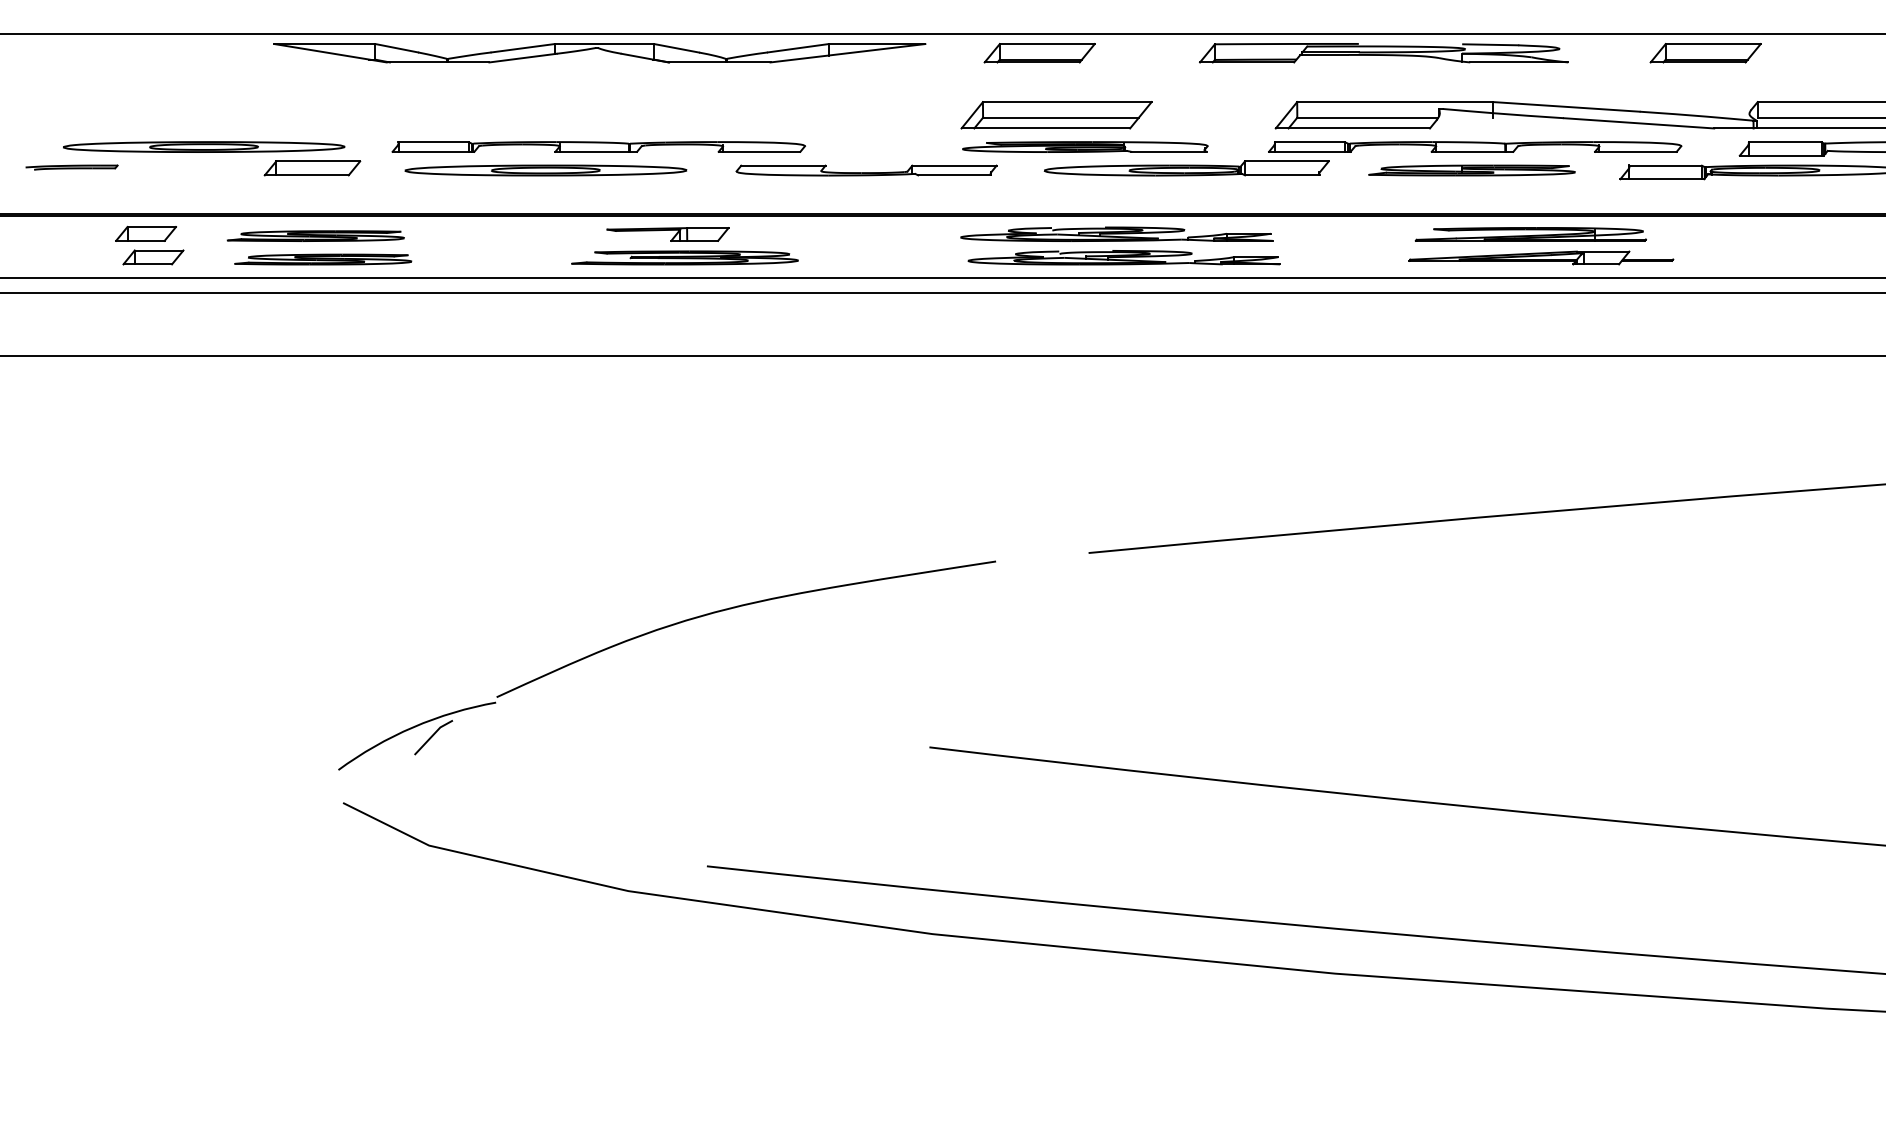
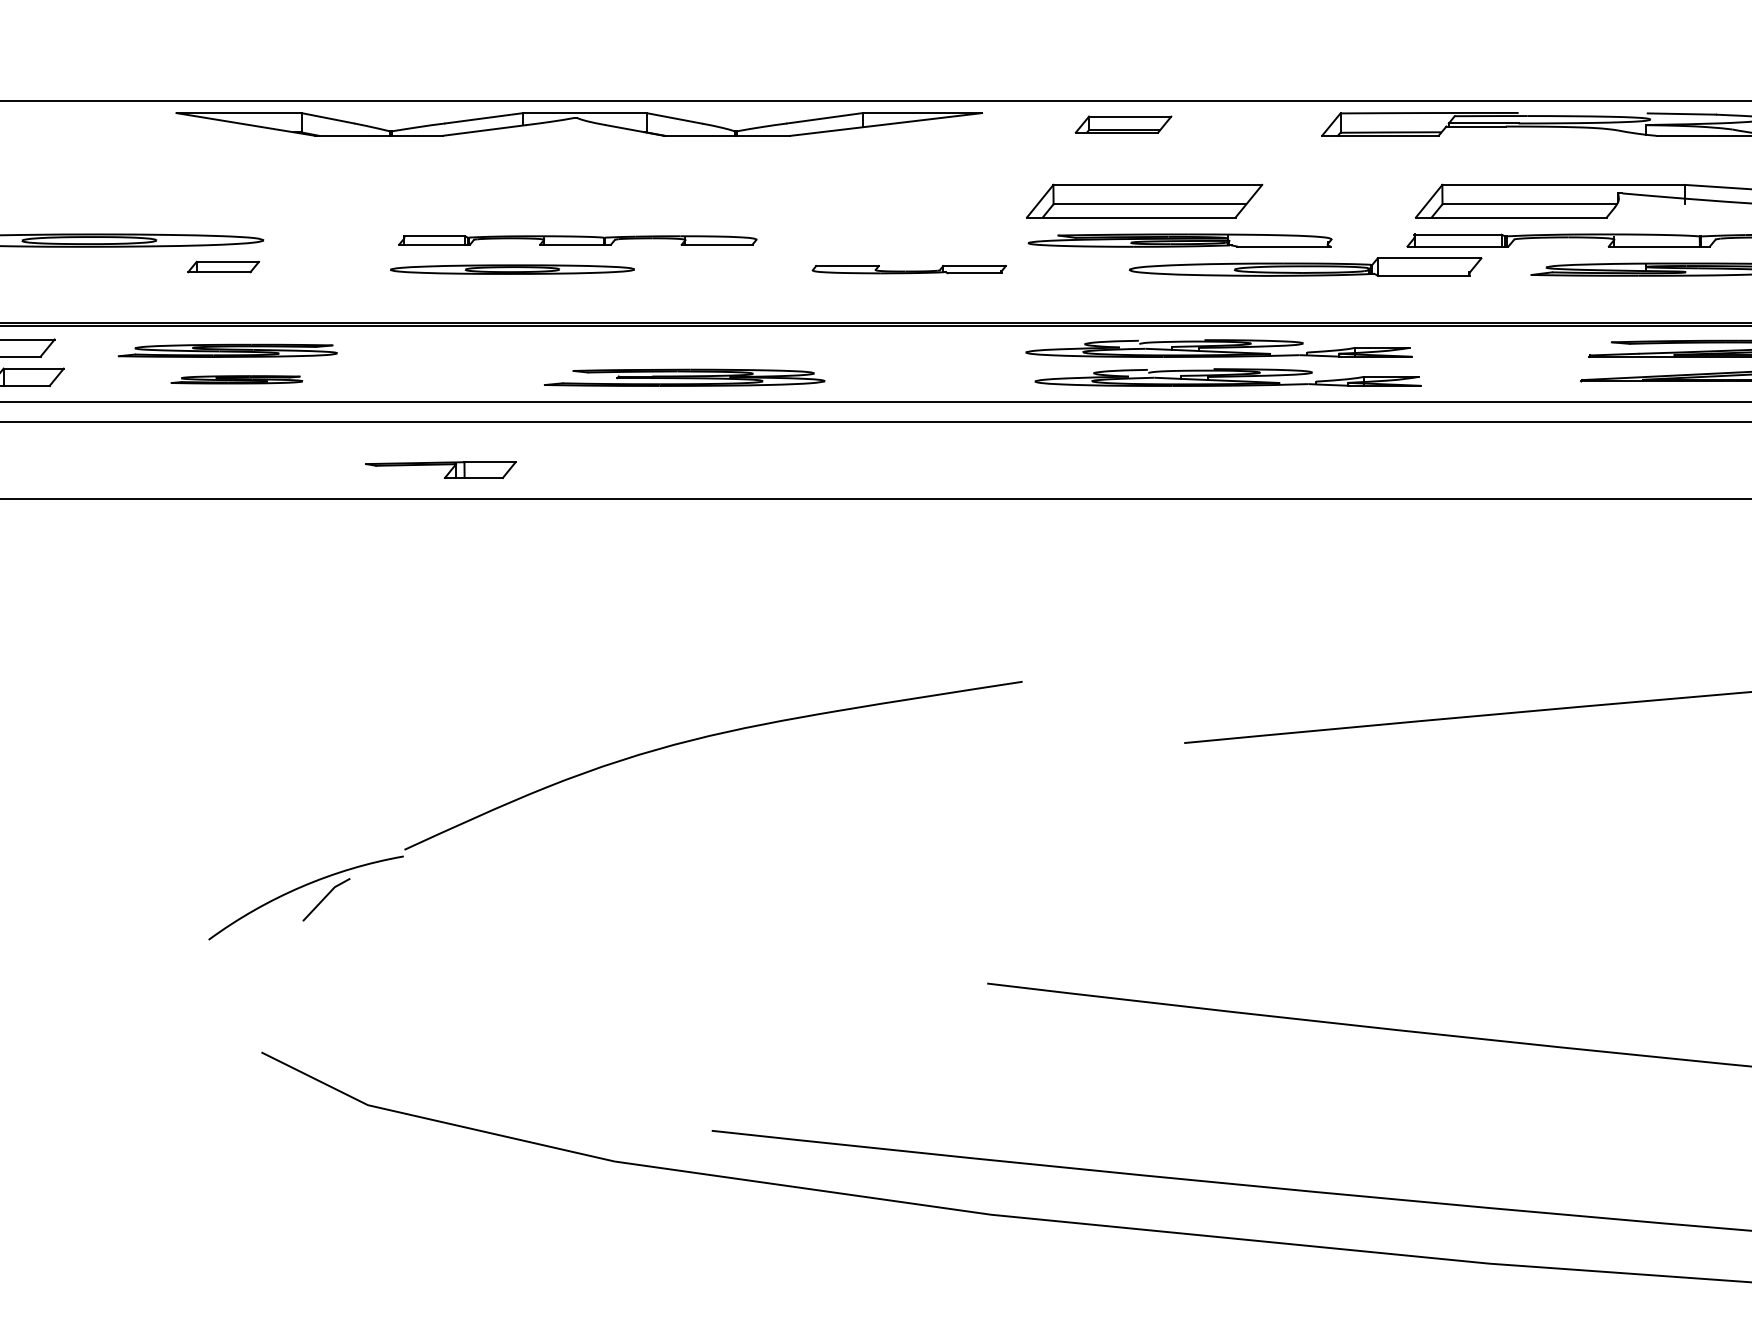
part: (1039, 53) -> (1123, 124), size x0.7
part: (598, 146) -> (577, 239), size x0.7
part: (312, 168) -> (223, 267), size x0.6
part: (545, 170) -> (511, 269), size x0.7
part: (866, 170) -> (909, 269), size x0.6
part: (667, 234) -> (440, 470), moved
part: (323, 259) -> (237, 379), size x0.6
part: (656, 631) -> (602, 768), moved

